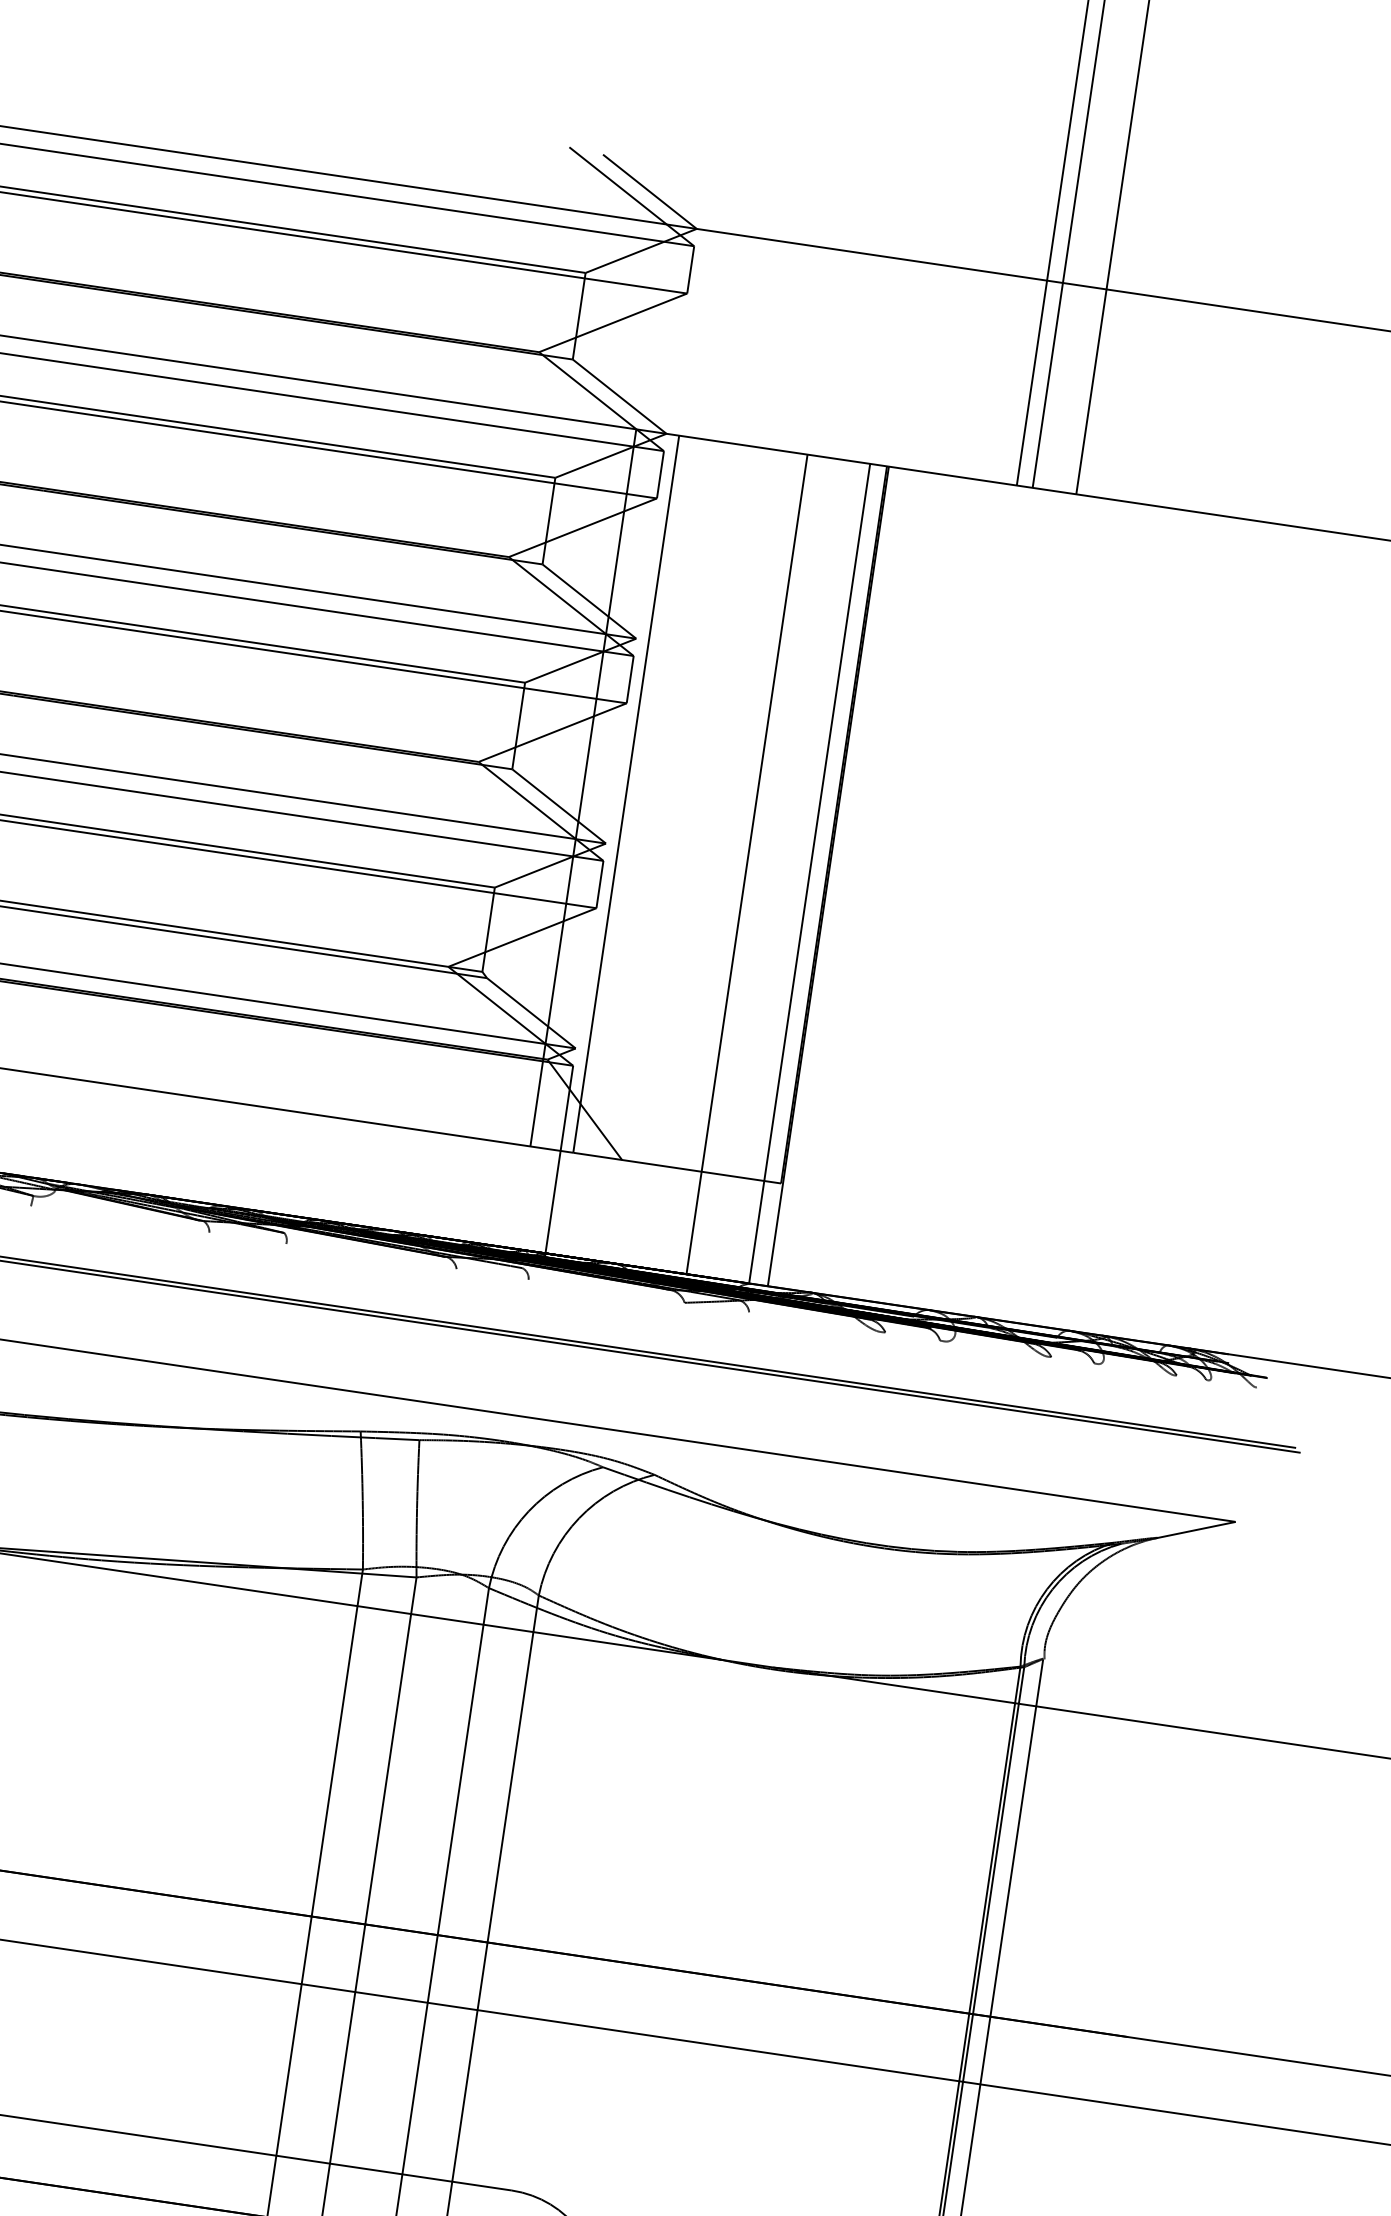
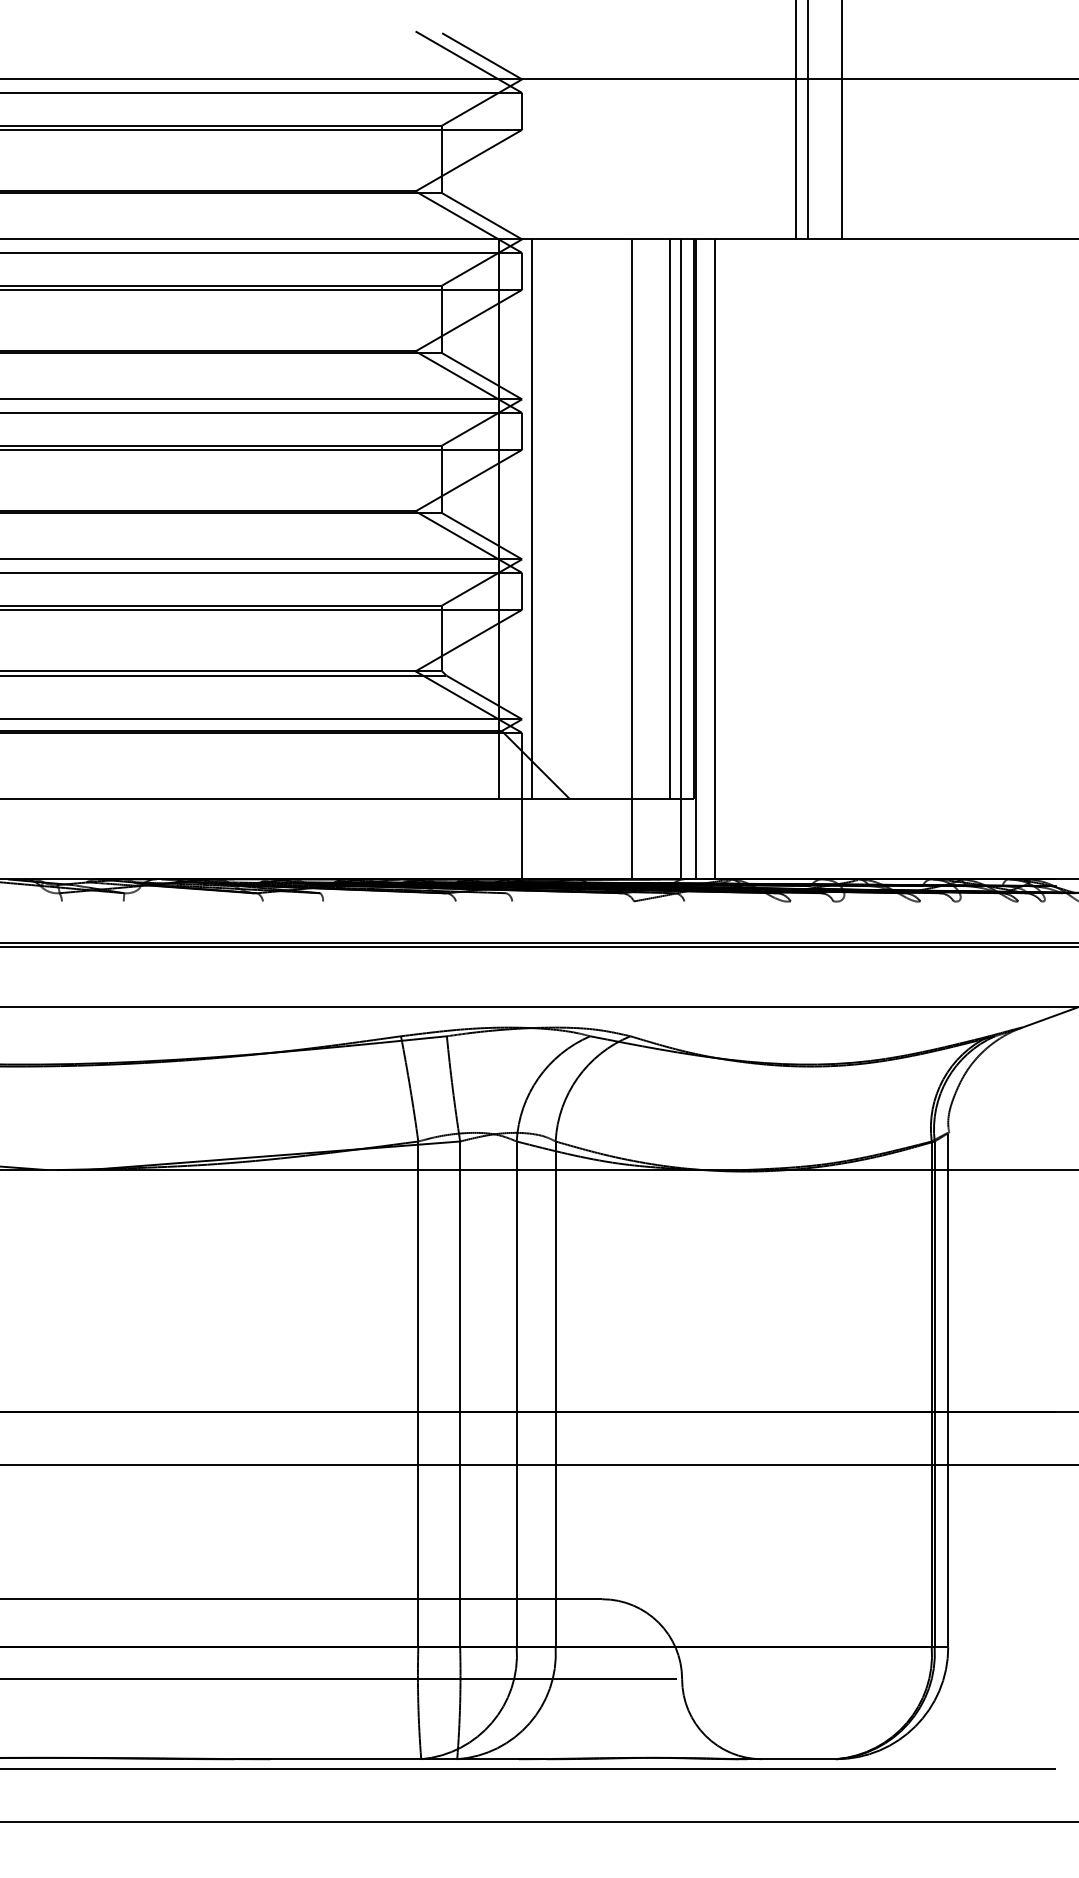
line: (802, 820) -> (669, 519), added
line: (853, 880) -> (715, 559), added

